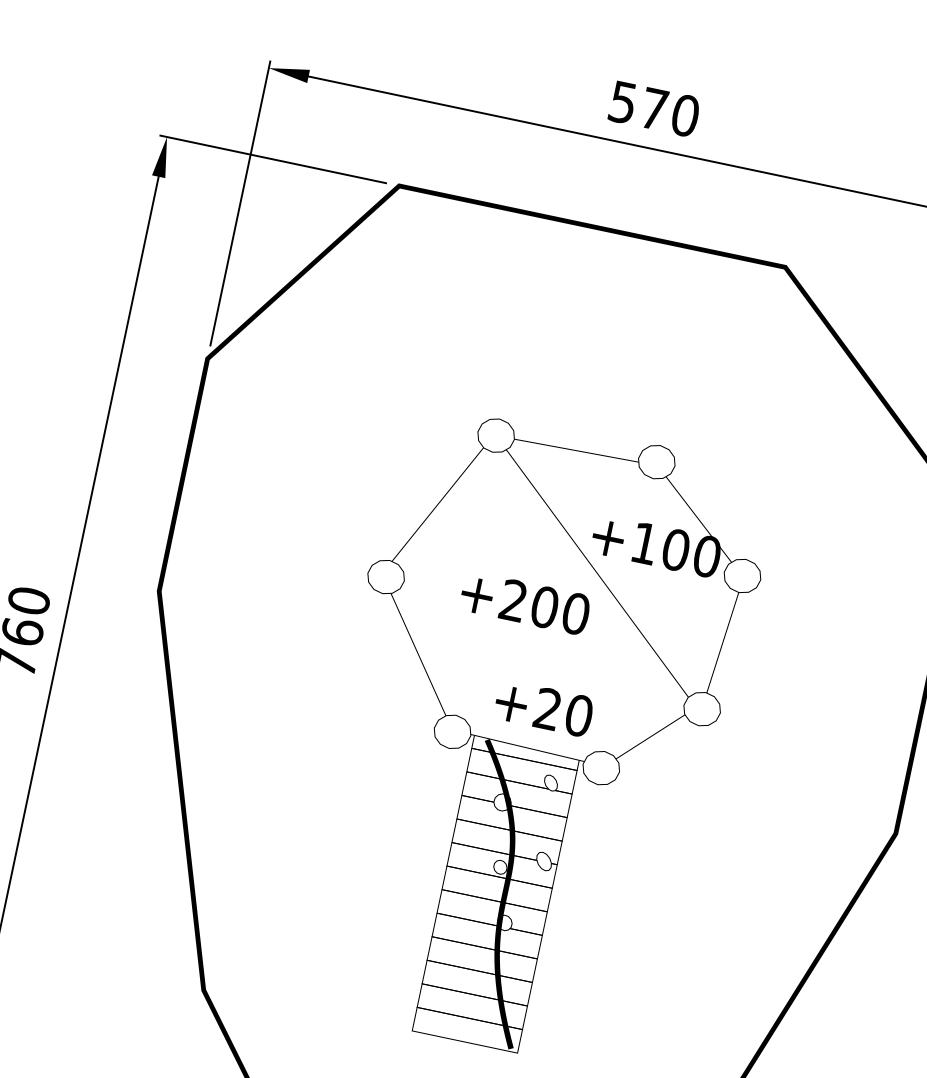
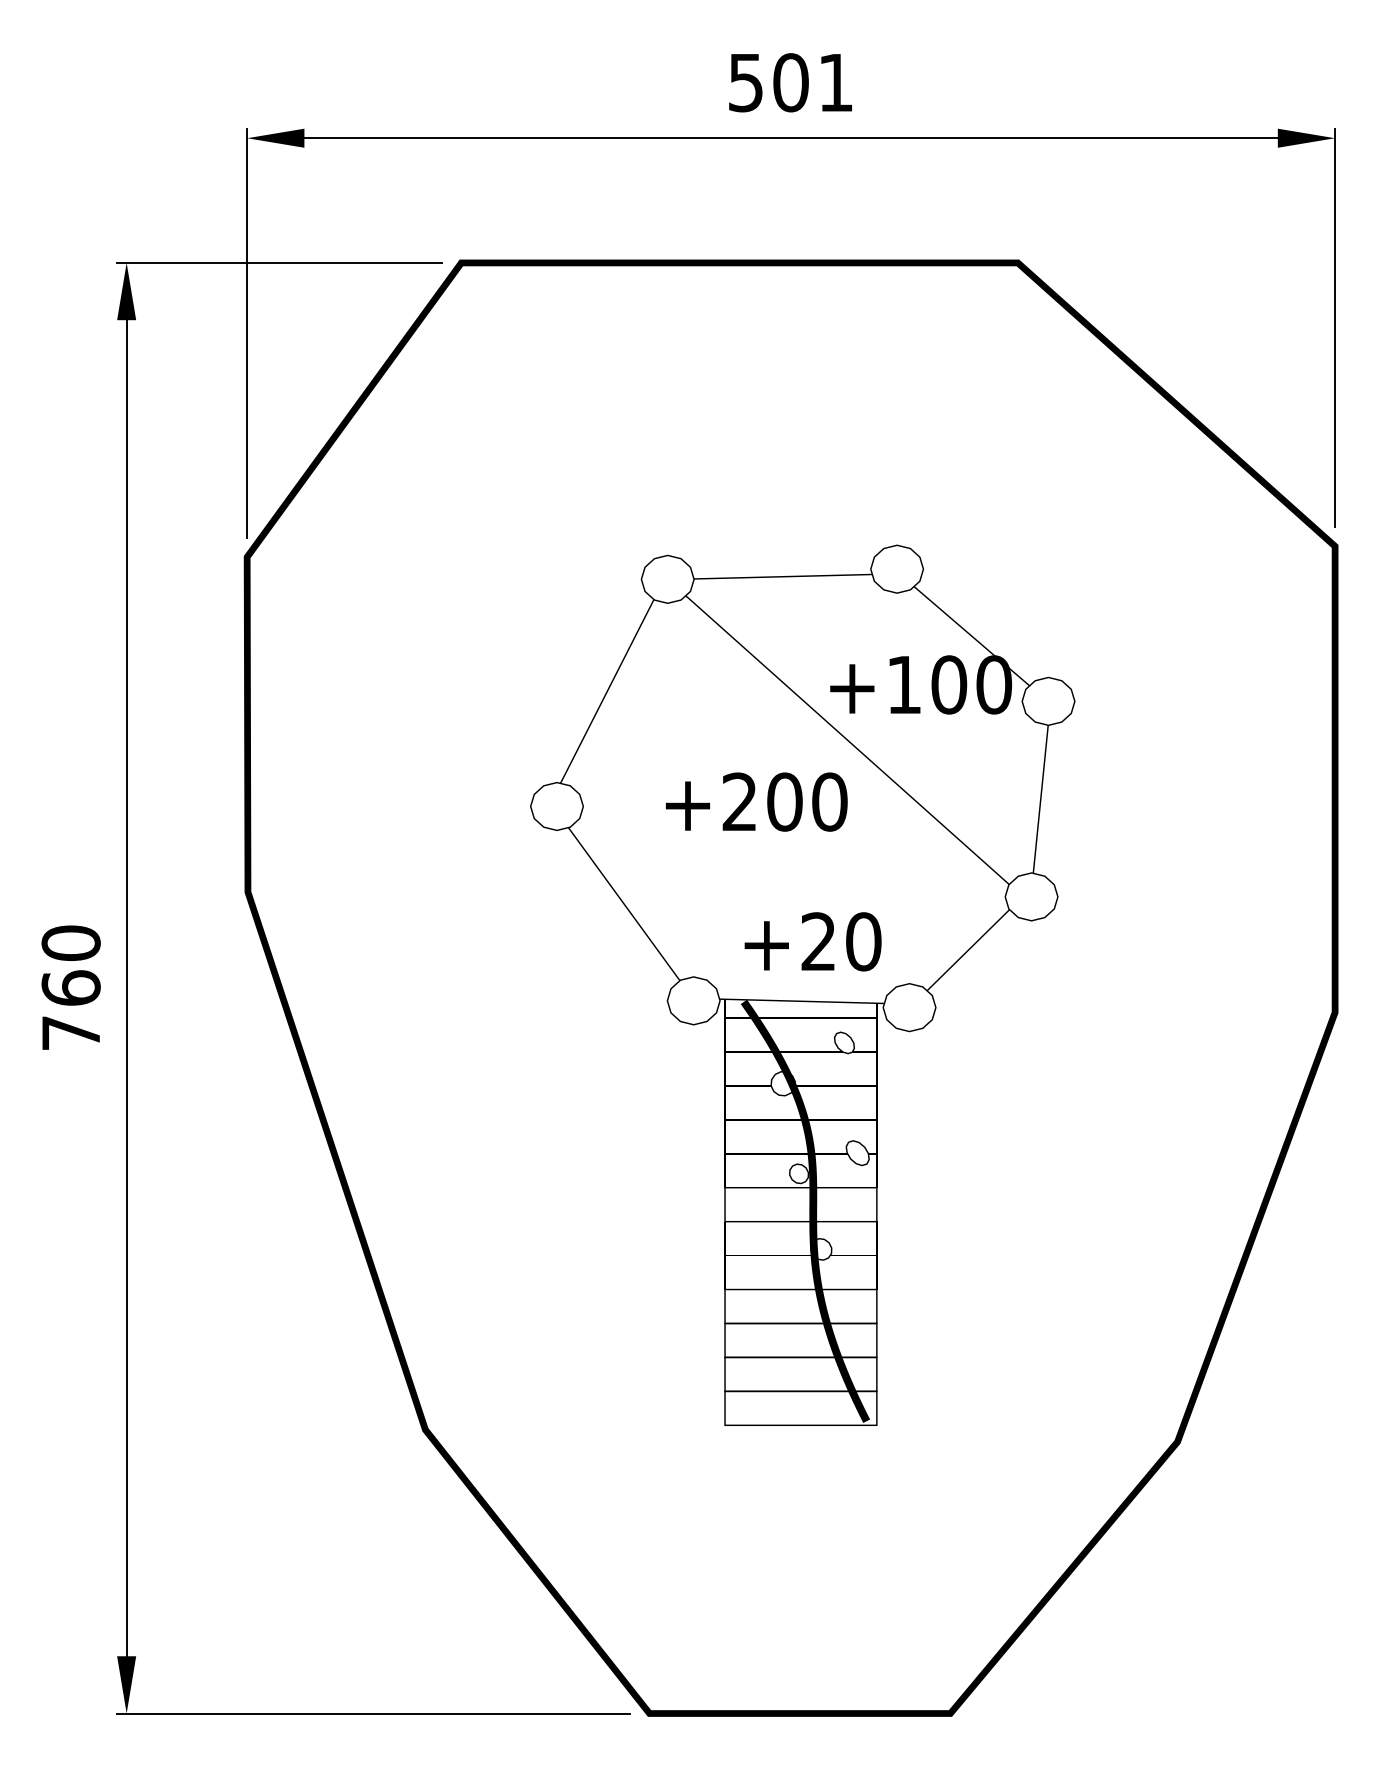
text: (669, 112) -> (813, 82), 570 -> 501

